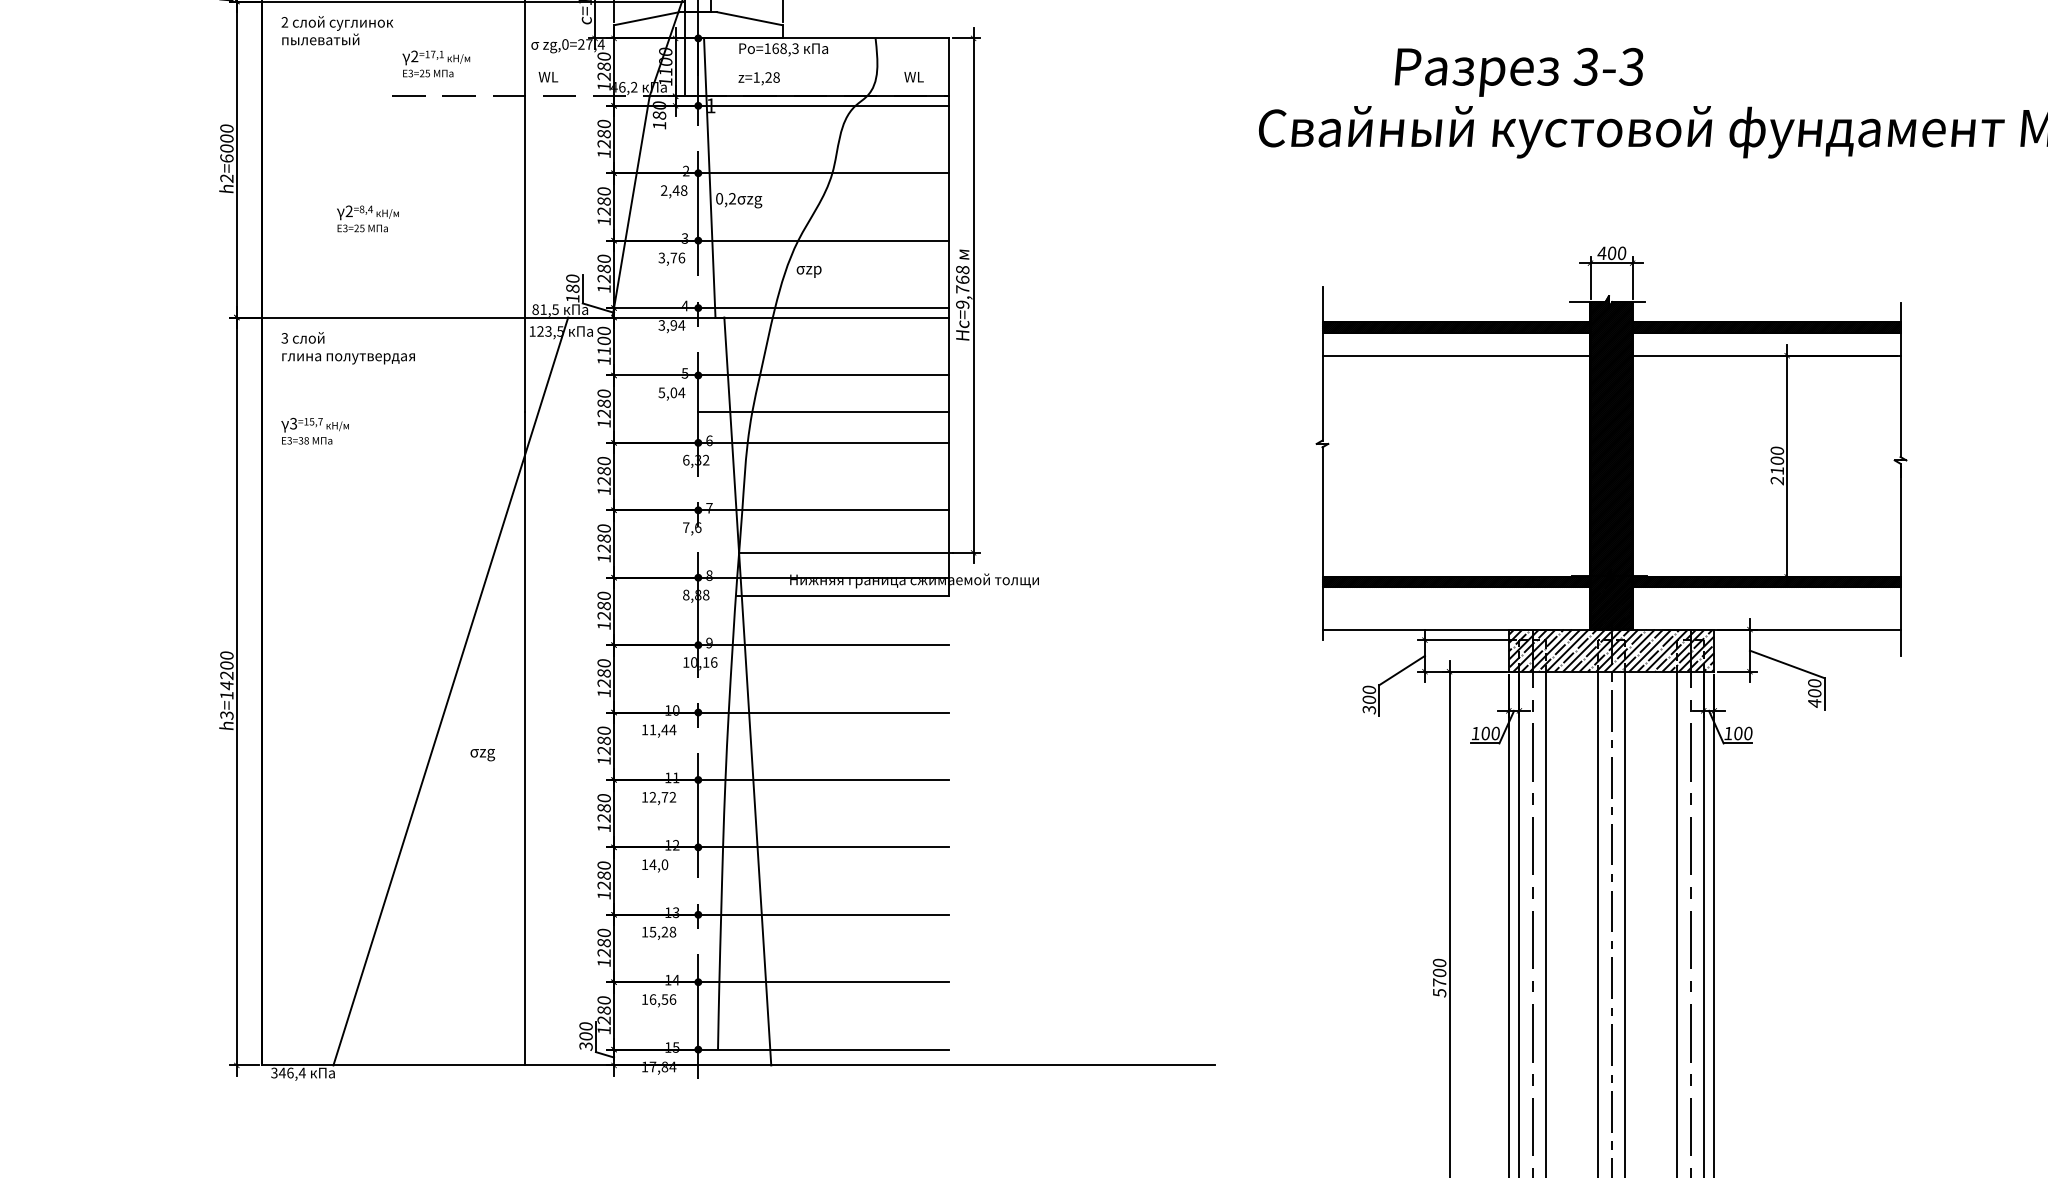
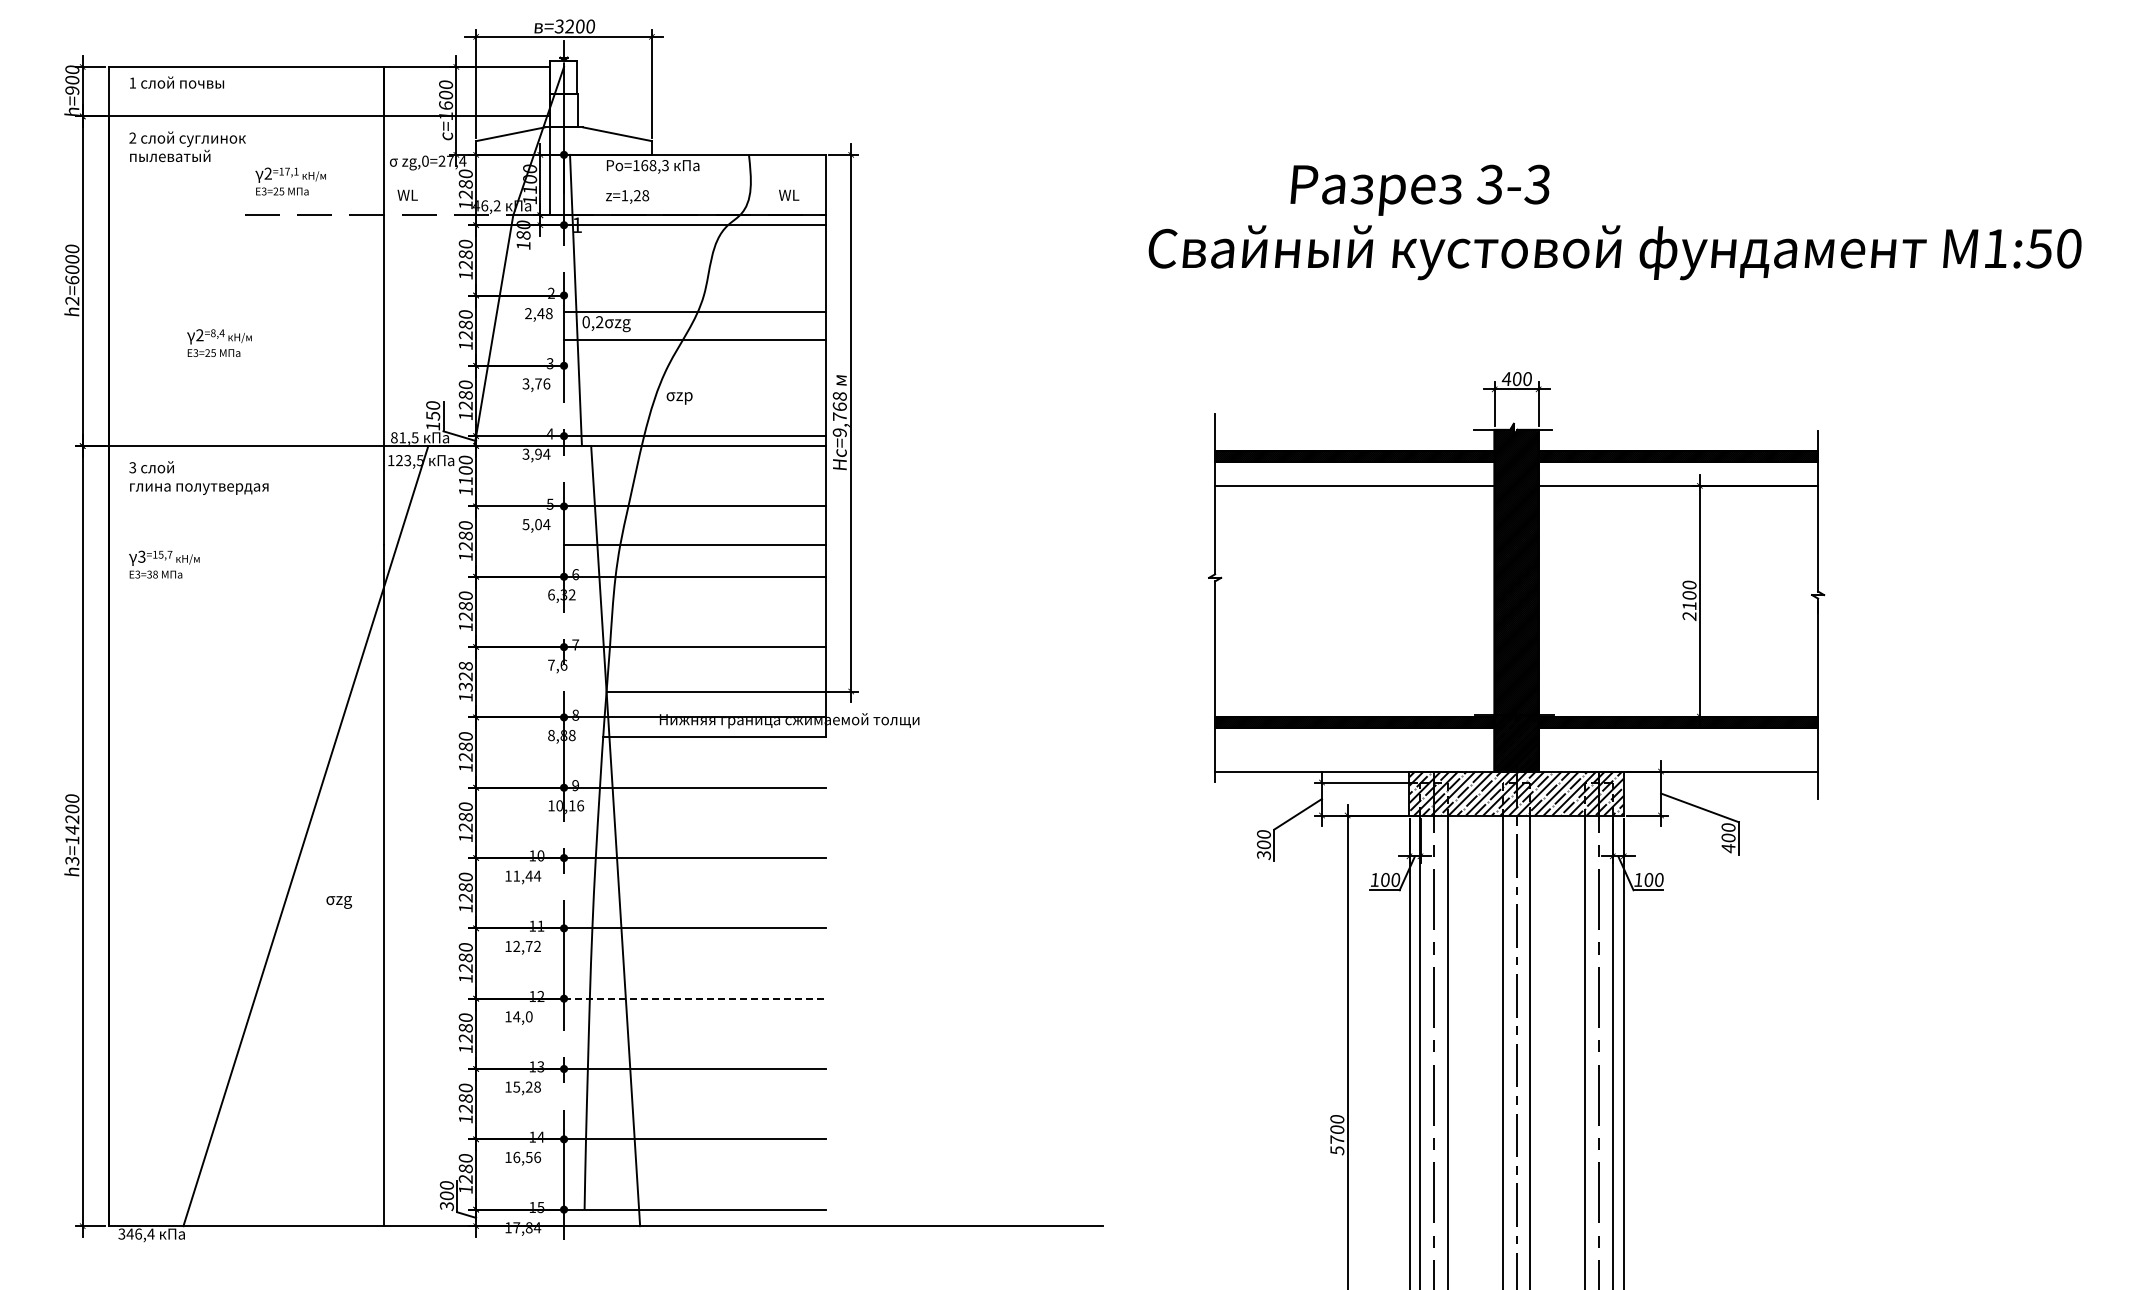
line: (823, 173) -> (694, 339), moved
line: (823, 240) -> (694, 311), moved
text: (573, 288) -> (433, 415), 180 -> 150
text: (603, 538) -> (465, 676), 1280 -> 1328
line: (823, 847) -> (694, 998), solid -> dashed

